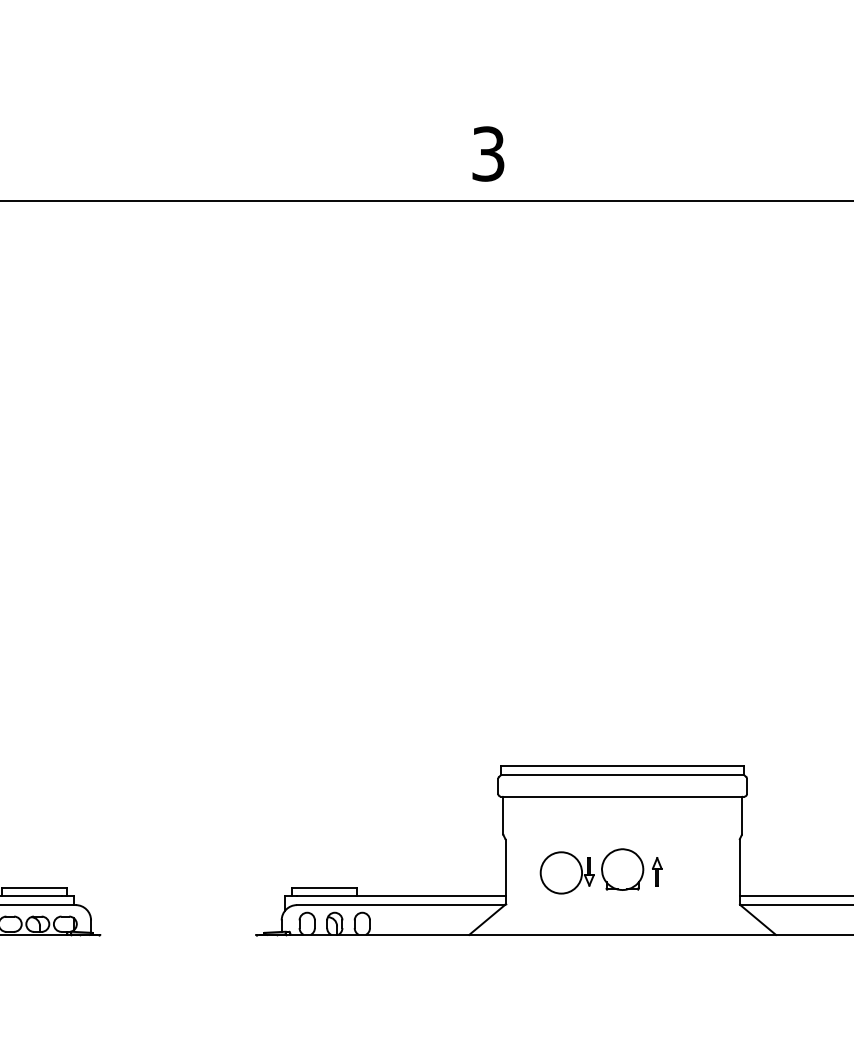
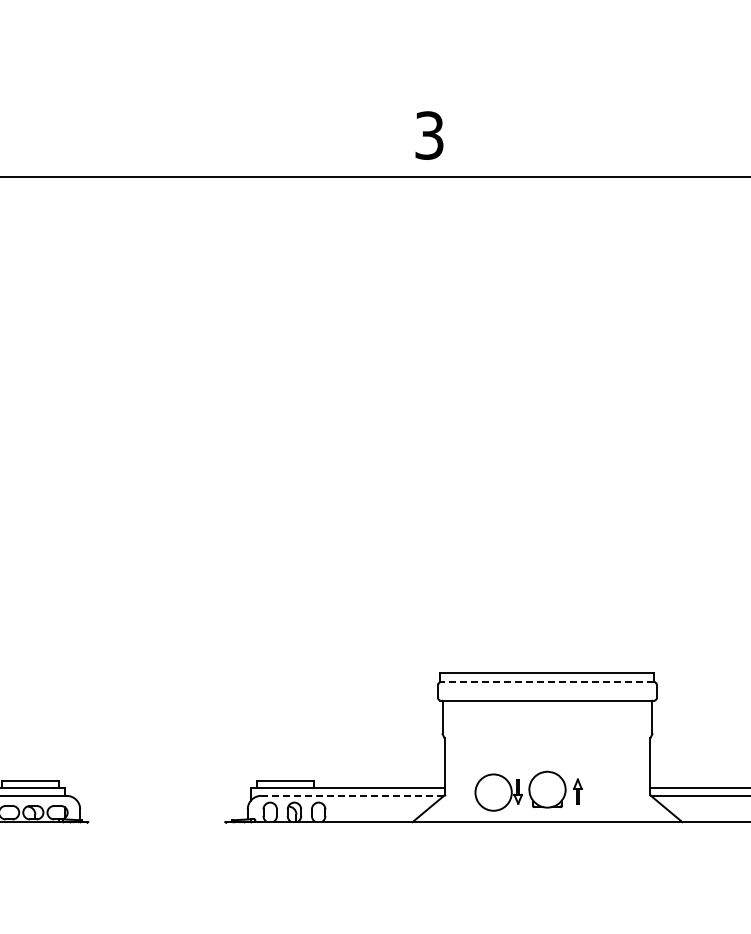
line: (622, 774) -> (547, 681), solid -> dashed
part: (601, 870) -> (528, 790), moved
line: (401, 904) -> (353, 795), solid -> dashed

